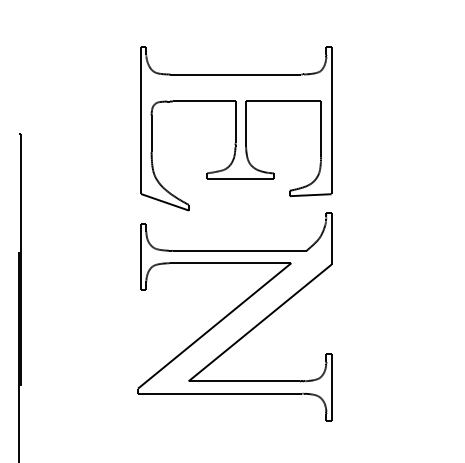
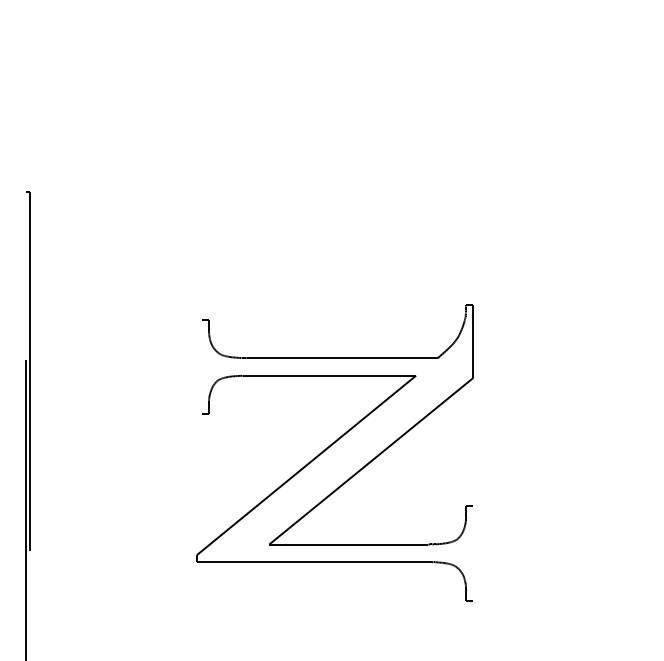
part: (236, 128) -> (337, 183), removed
line: (141, 256) -> (202, 366), removed
line: (331, 387) -> (473, 553), removed

